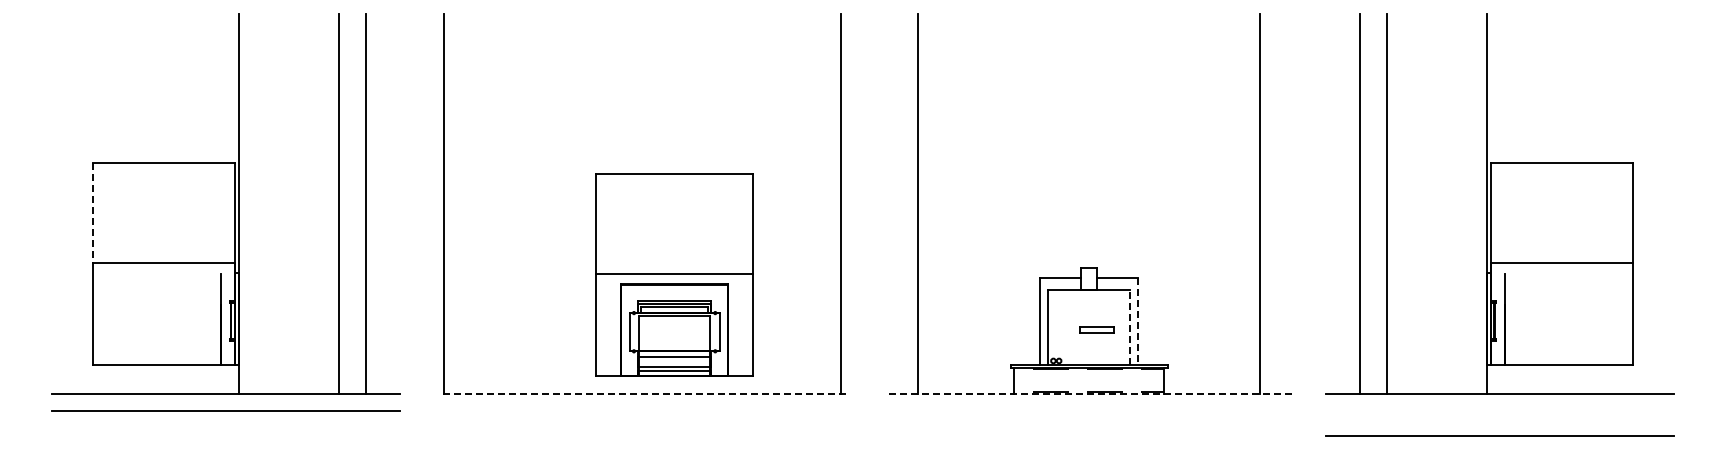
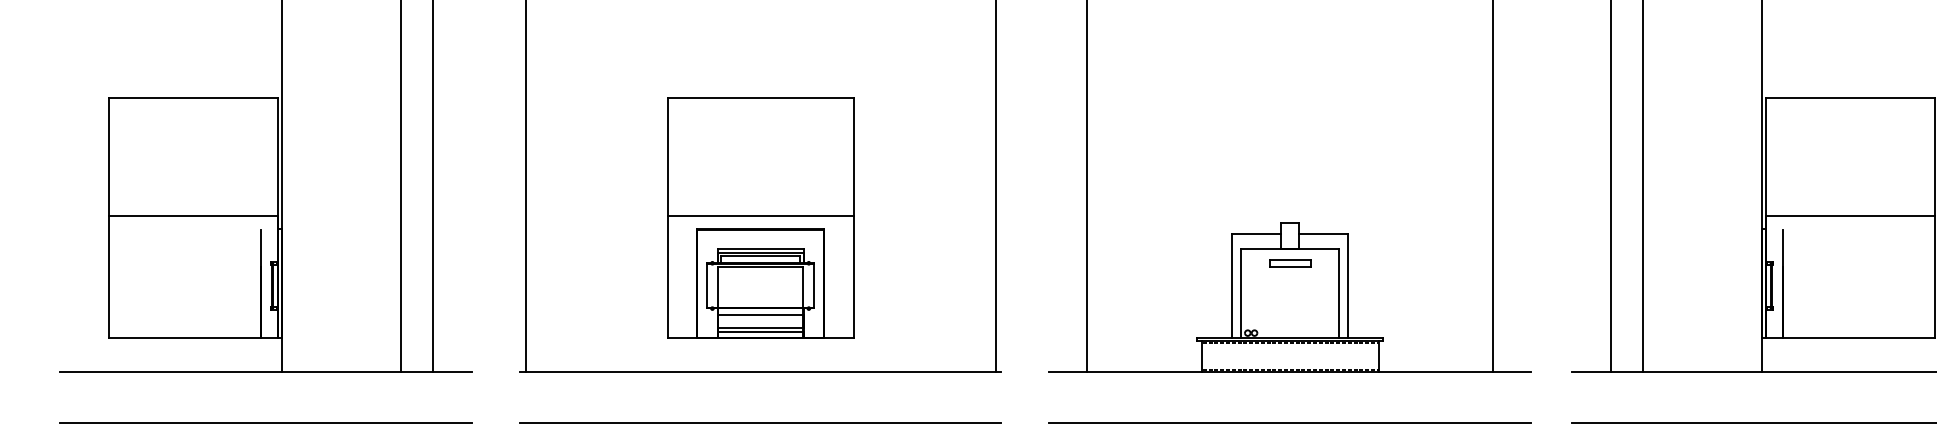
line: (92, 212) -> (108, 157), dashed -> solid
part: (674, 274) -> (760, 217), moved
line: (1137, 321) -> (1347, 286), dashed -> solid
line: (1130, 327) -> (1339, 293), dashed -> solid
part: (1096, 329) -> (1289, 262), moved
line: (642, 393) -> (760, 371), dashed -> solid
line: (1089, 393) -> (1290, 371), dashed -> solid
line: (225, 410) -> (265, 421), moved
line: (642, 435) -> (760, 421), added
line: (1088, 436) -> (1289, 422), added

